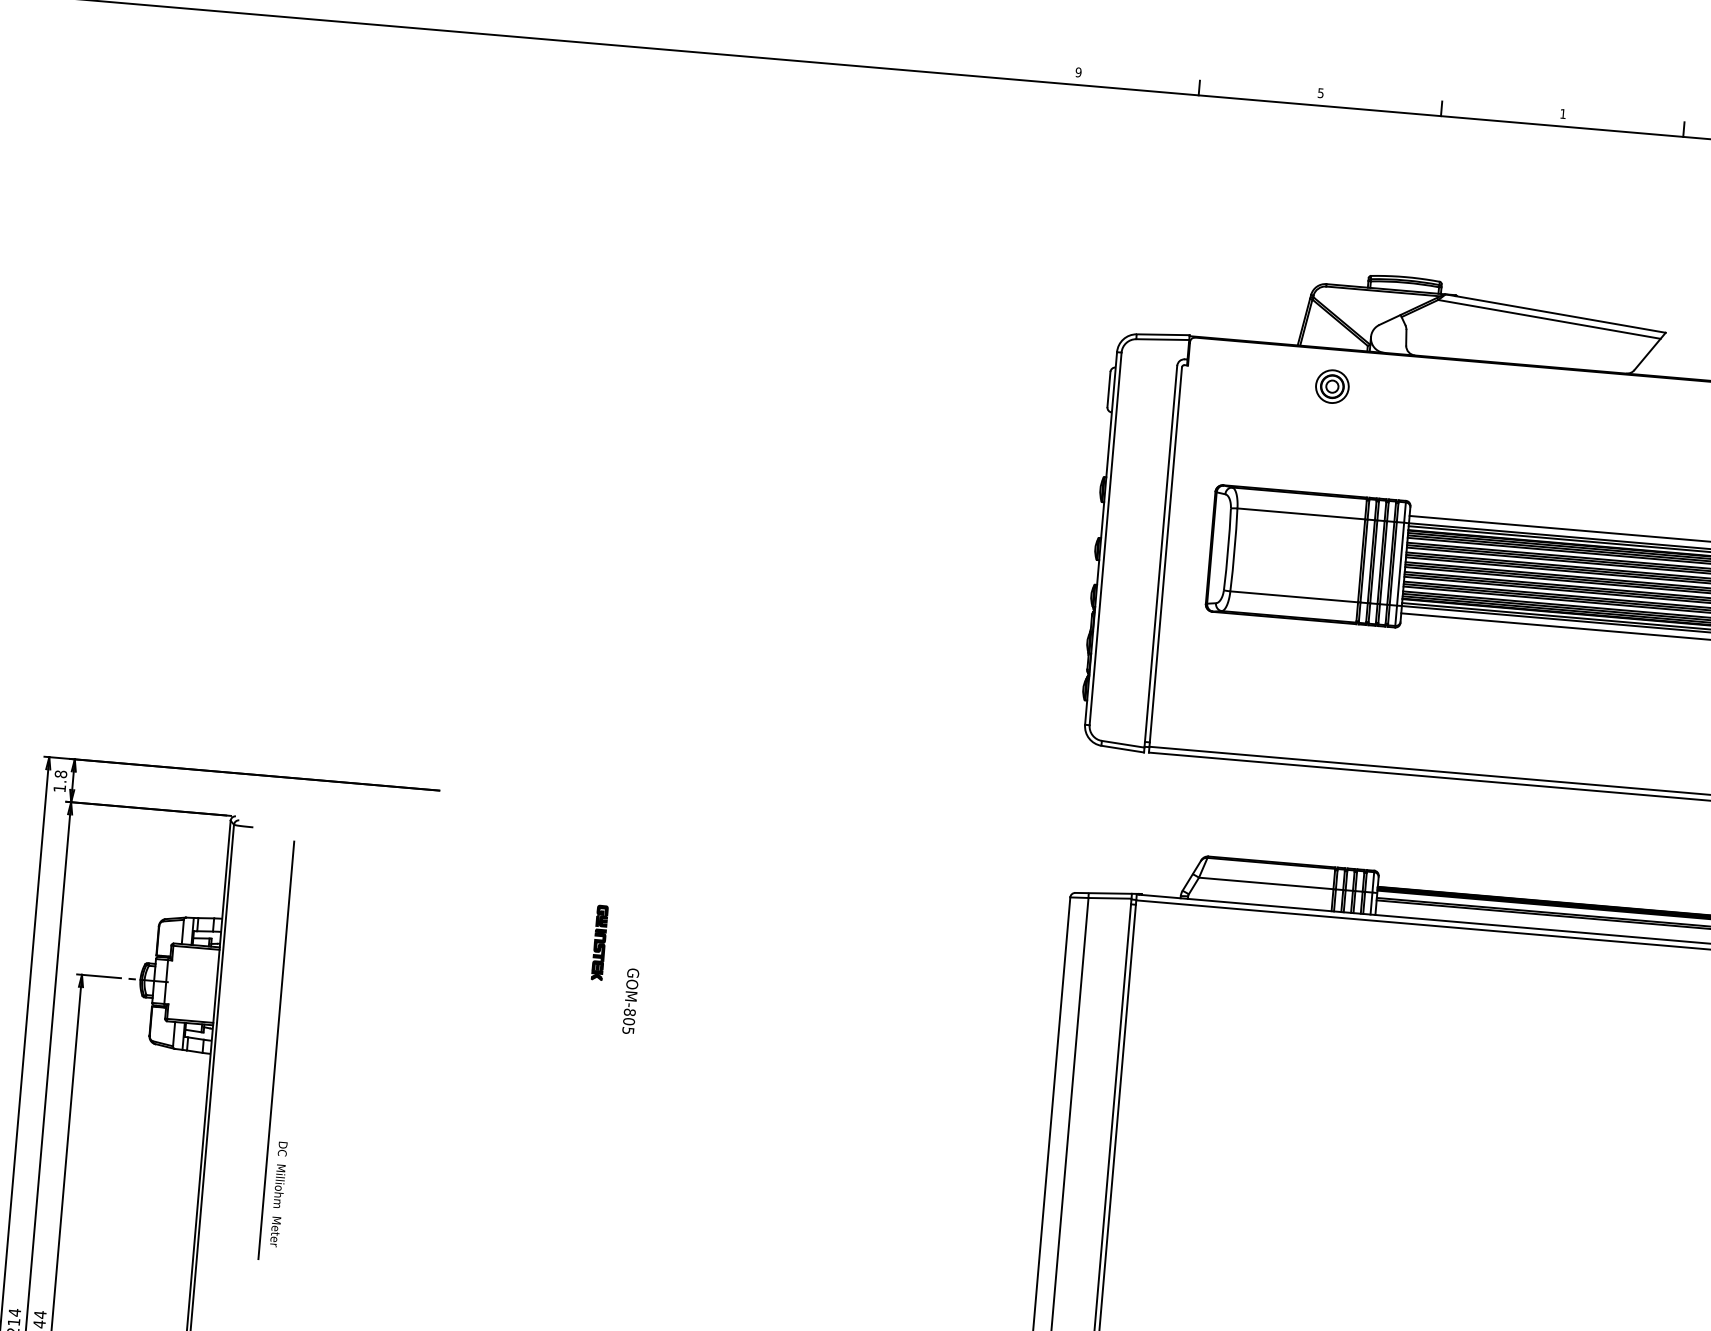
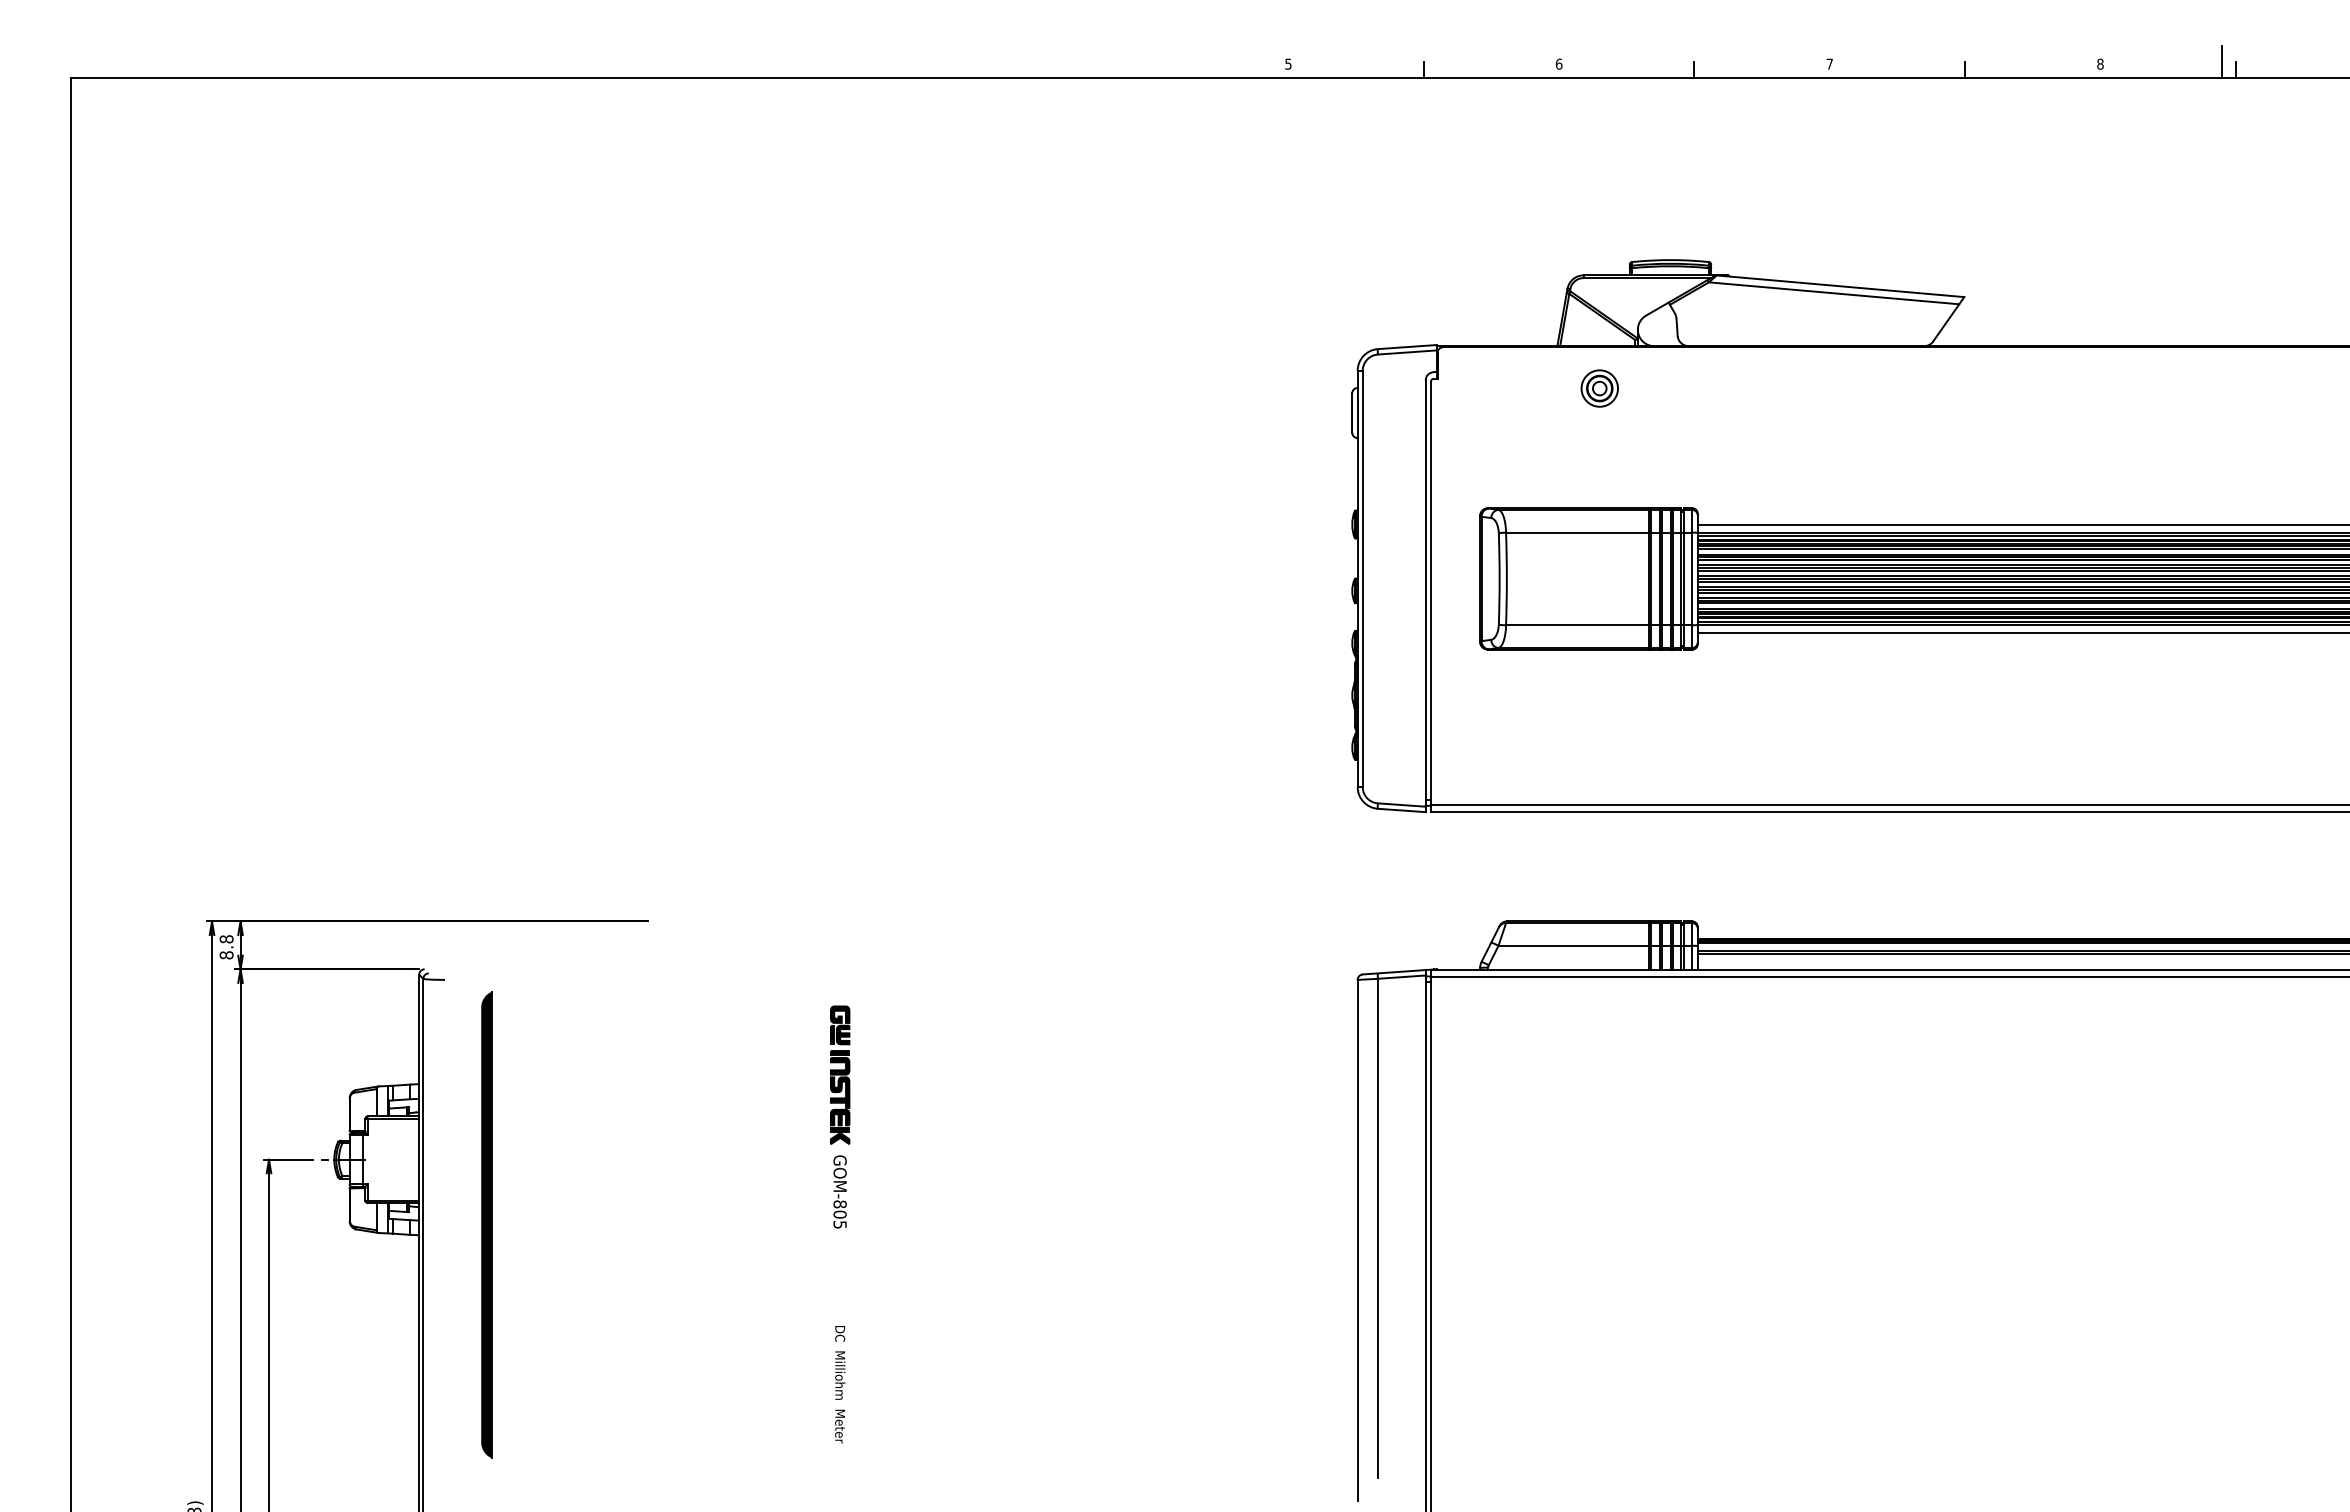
text: (1078, 71) -> (1288, 63), 9 -> 5
text: (1320, 92) -> (1558, 63), 5 -> 6
text: (1562, 113) -> (1829, 63), 1 -> 7
text: (59, 788) -> (226, 955), 1.8 -> 8.8
part: (600, 942) -> (840, 1074), size x1.67
text: (630, 1000) -> (839, 1191), moved
fill: (271, 1049) -> (486, 1224), added
text: (279, 1194) -> (840, 1384), moved

